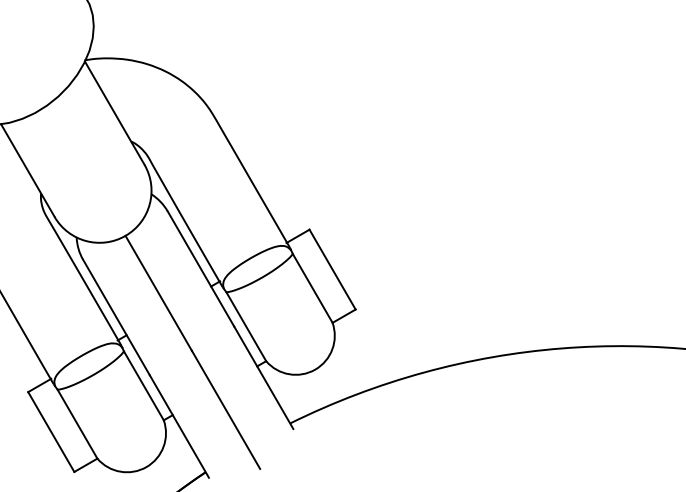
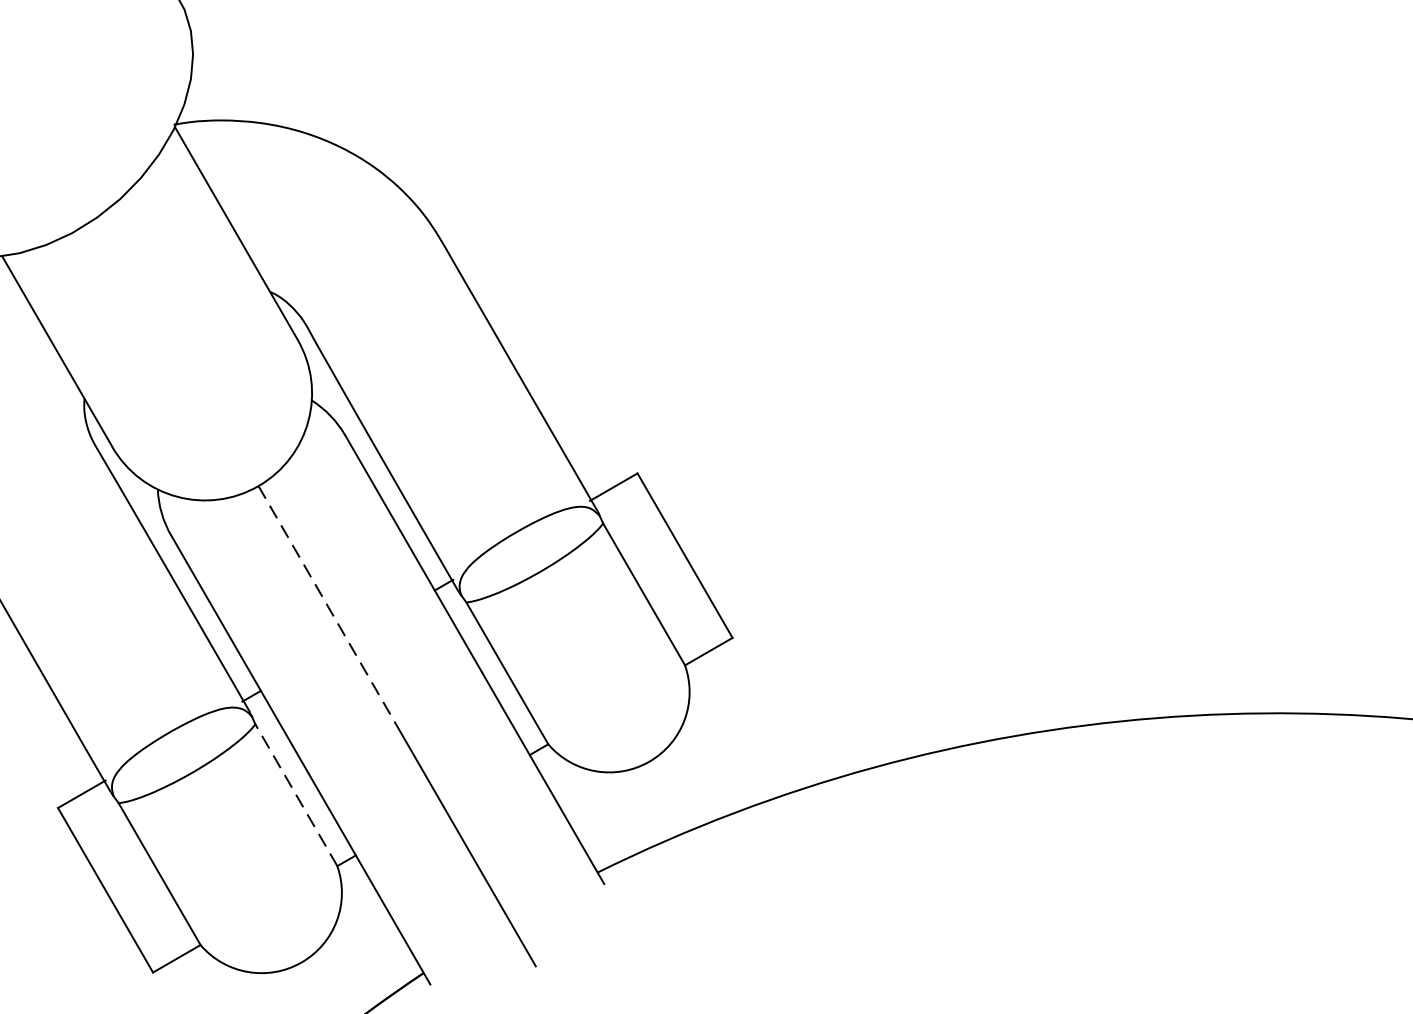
line: (159, 293) -> (328, 604), solid -> dashed
line: (143, 385) -> (295, 794), solid -> dashed

